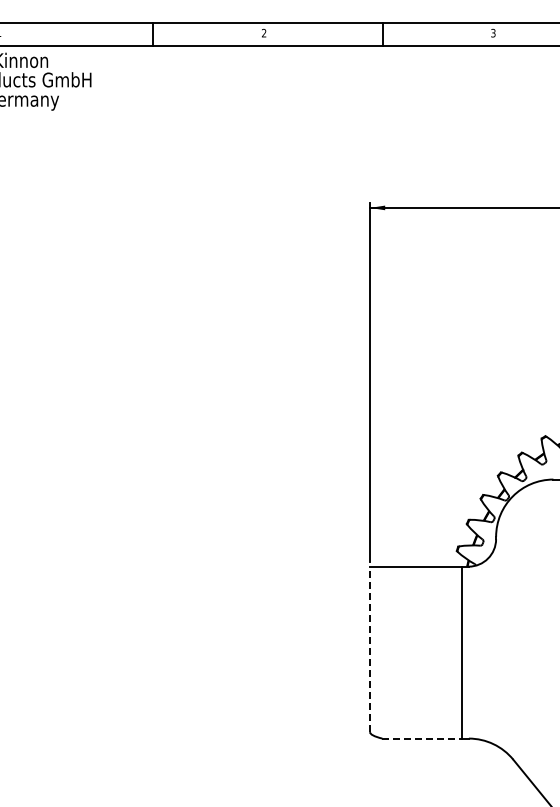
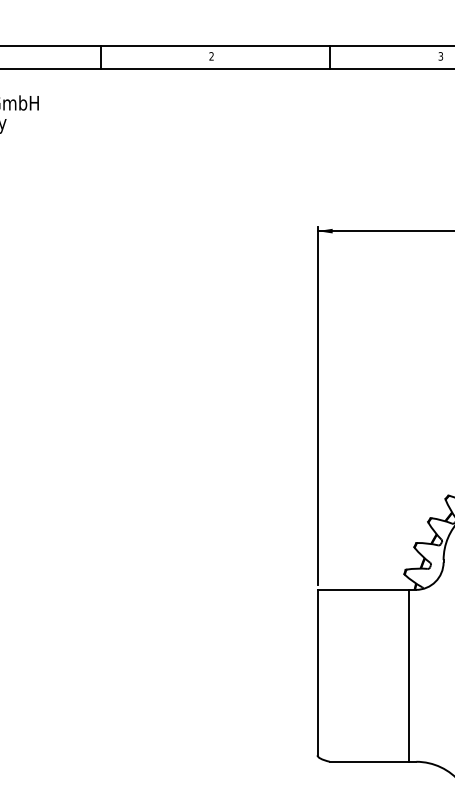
line: (370, 649) -> (317, 672), dashed -> solid
line: (422, 738) -> (369, 761), dashed -> solid

